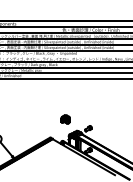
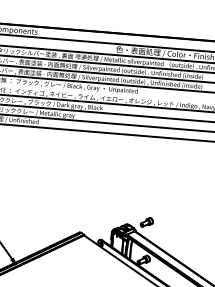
part: (65, 119) -> (108, 203), removed

